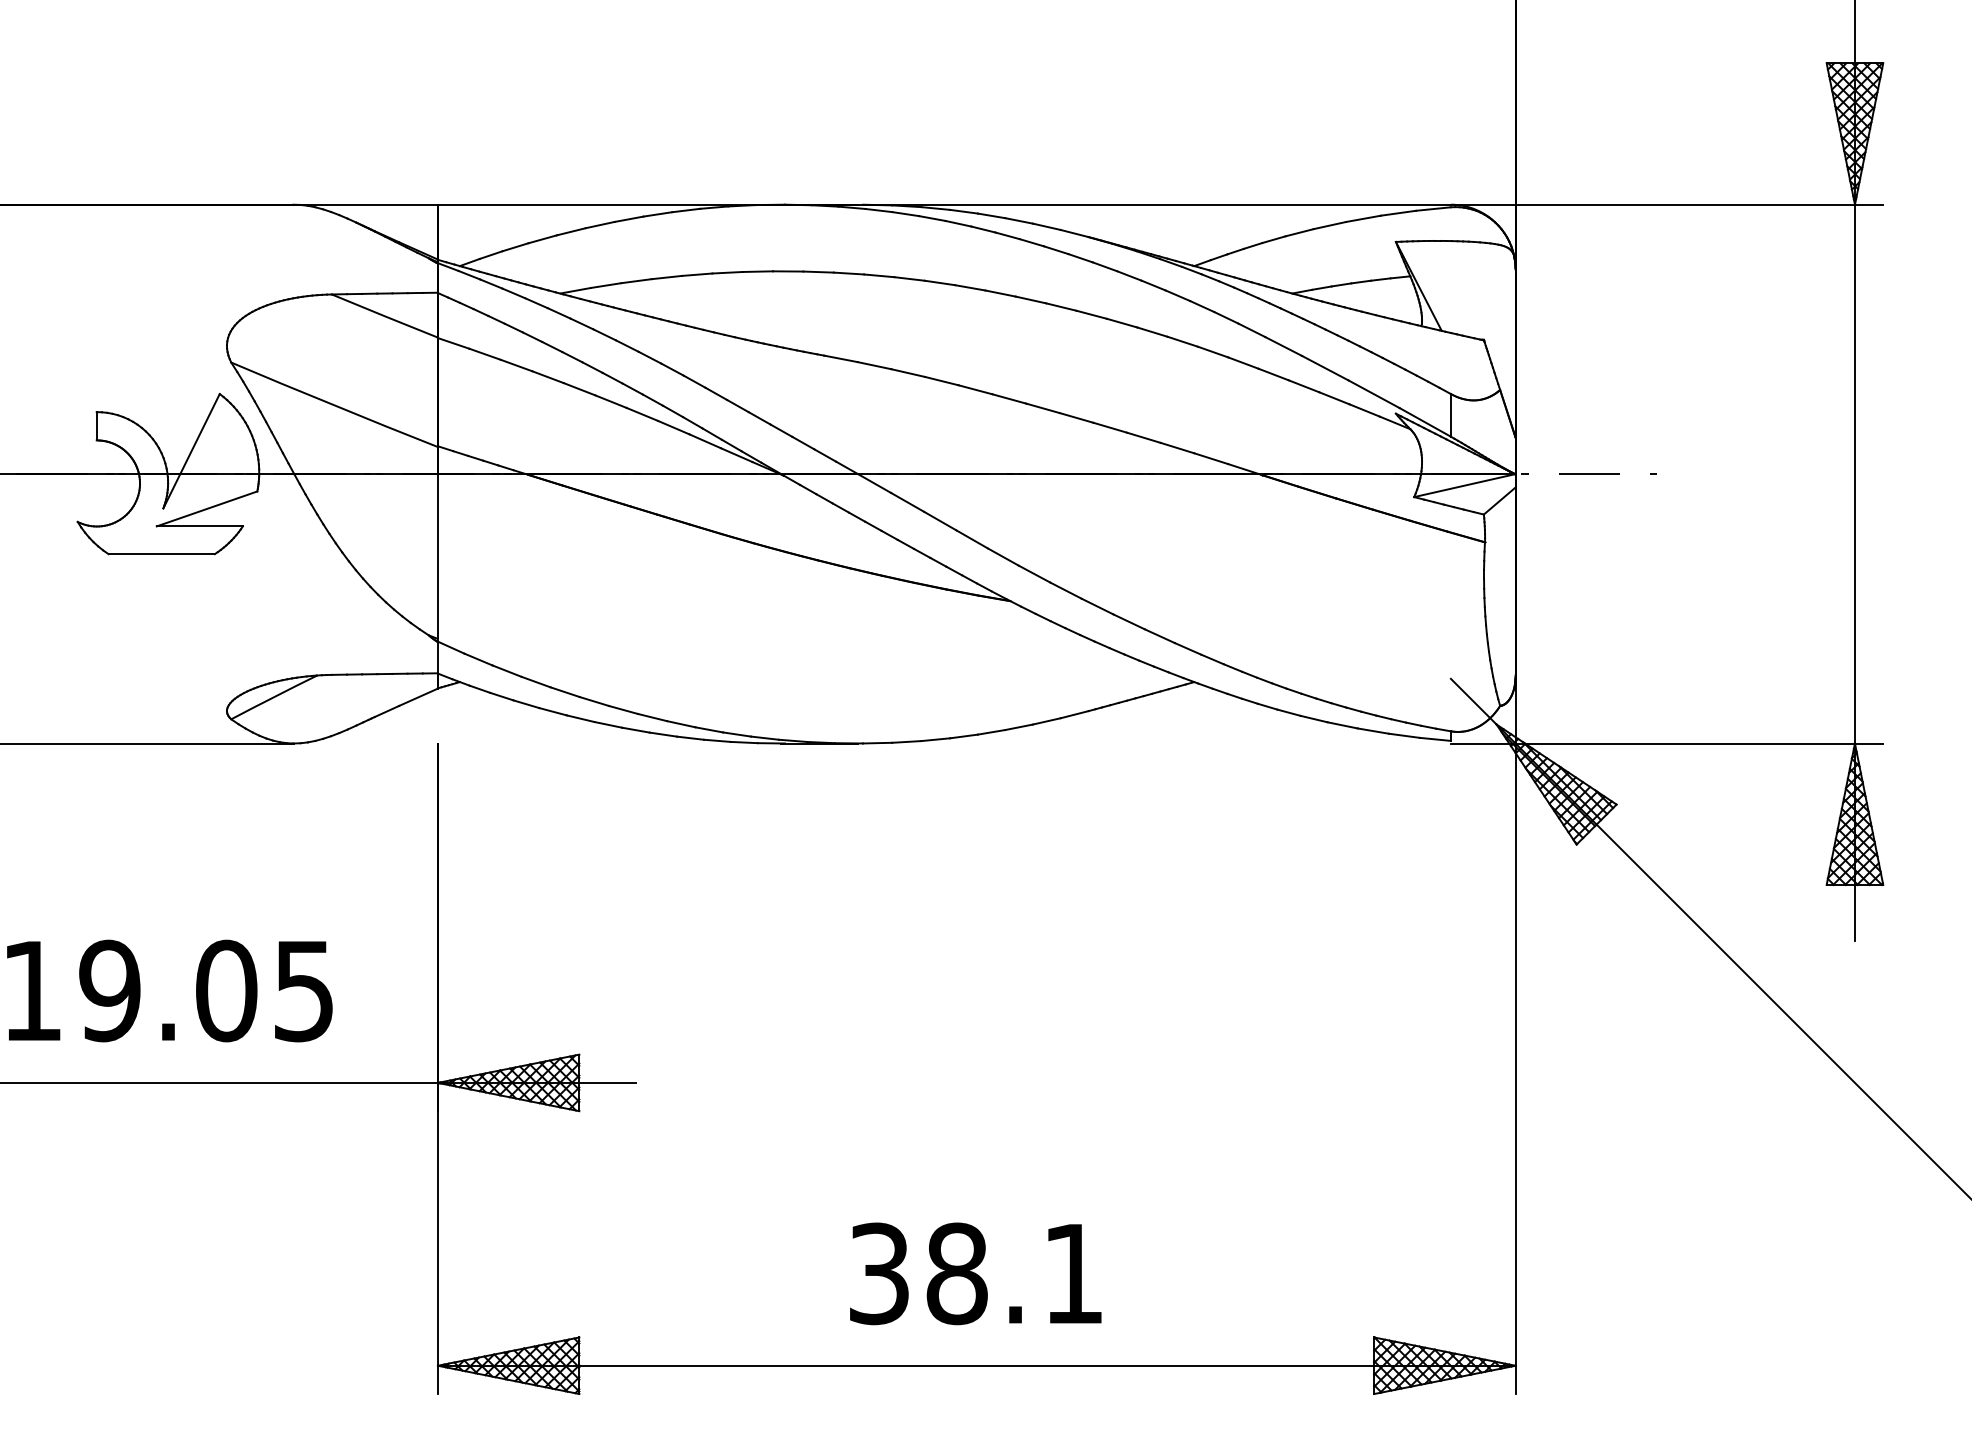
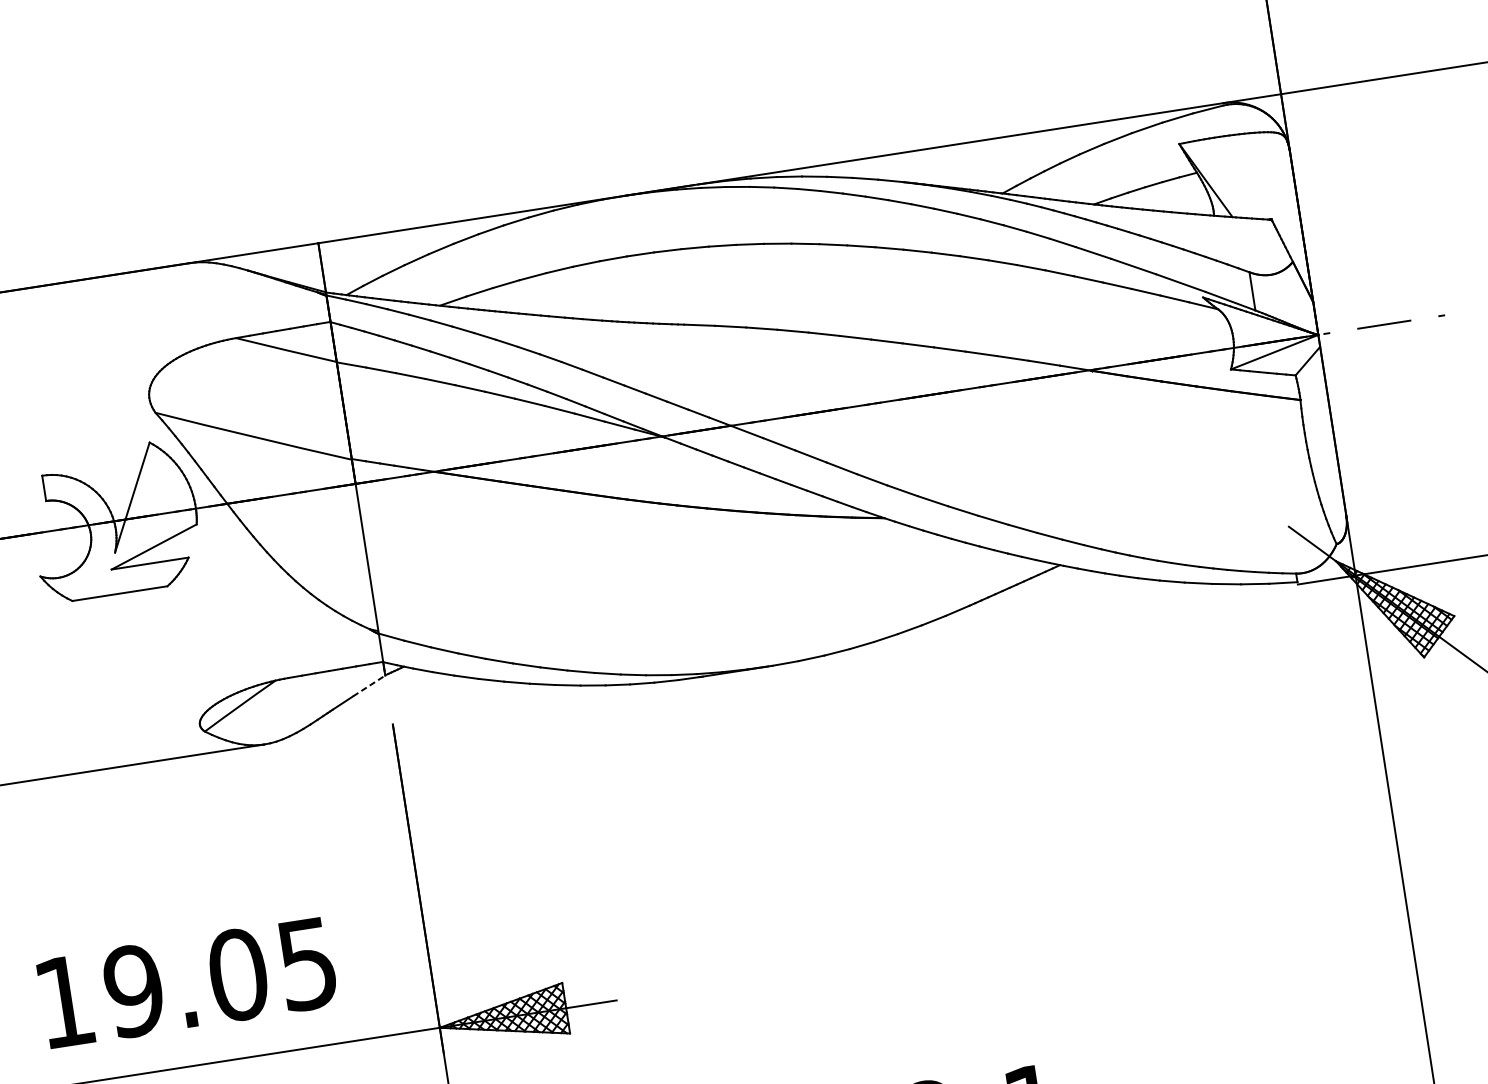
line: (418, 697) -> (369, 686), solid -> dashed

